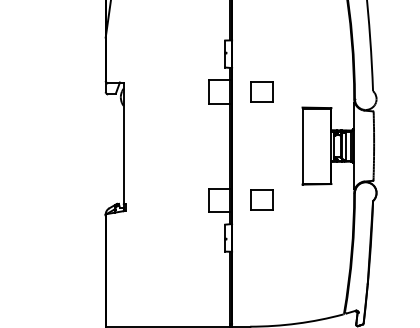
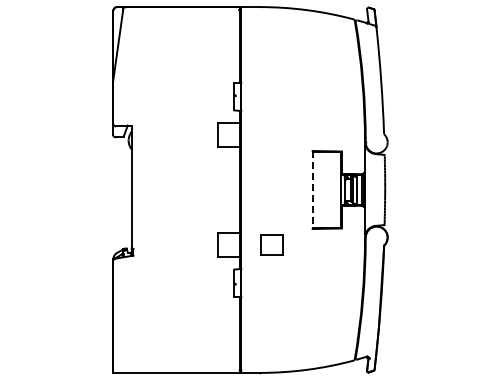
part: (261, 91) -> (271, 134), removed
line: (302, 146) -> (312, 190), solid -> dashed

